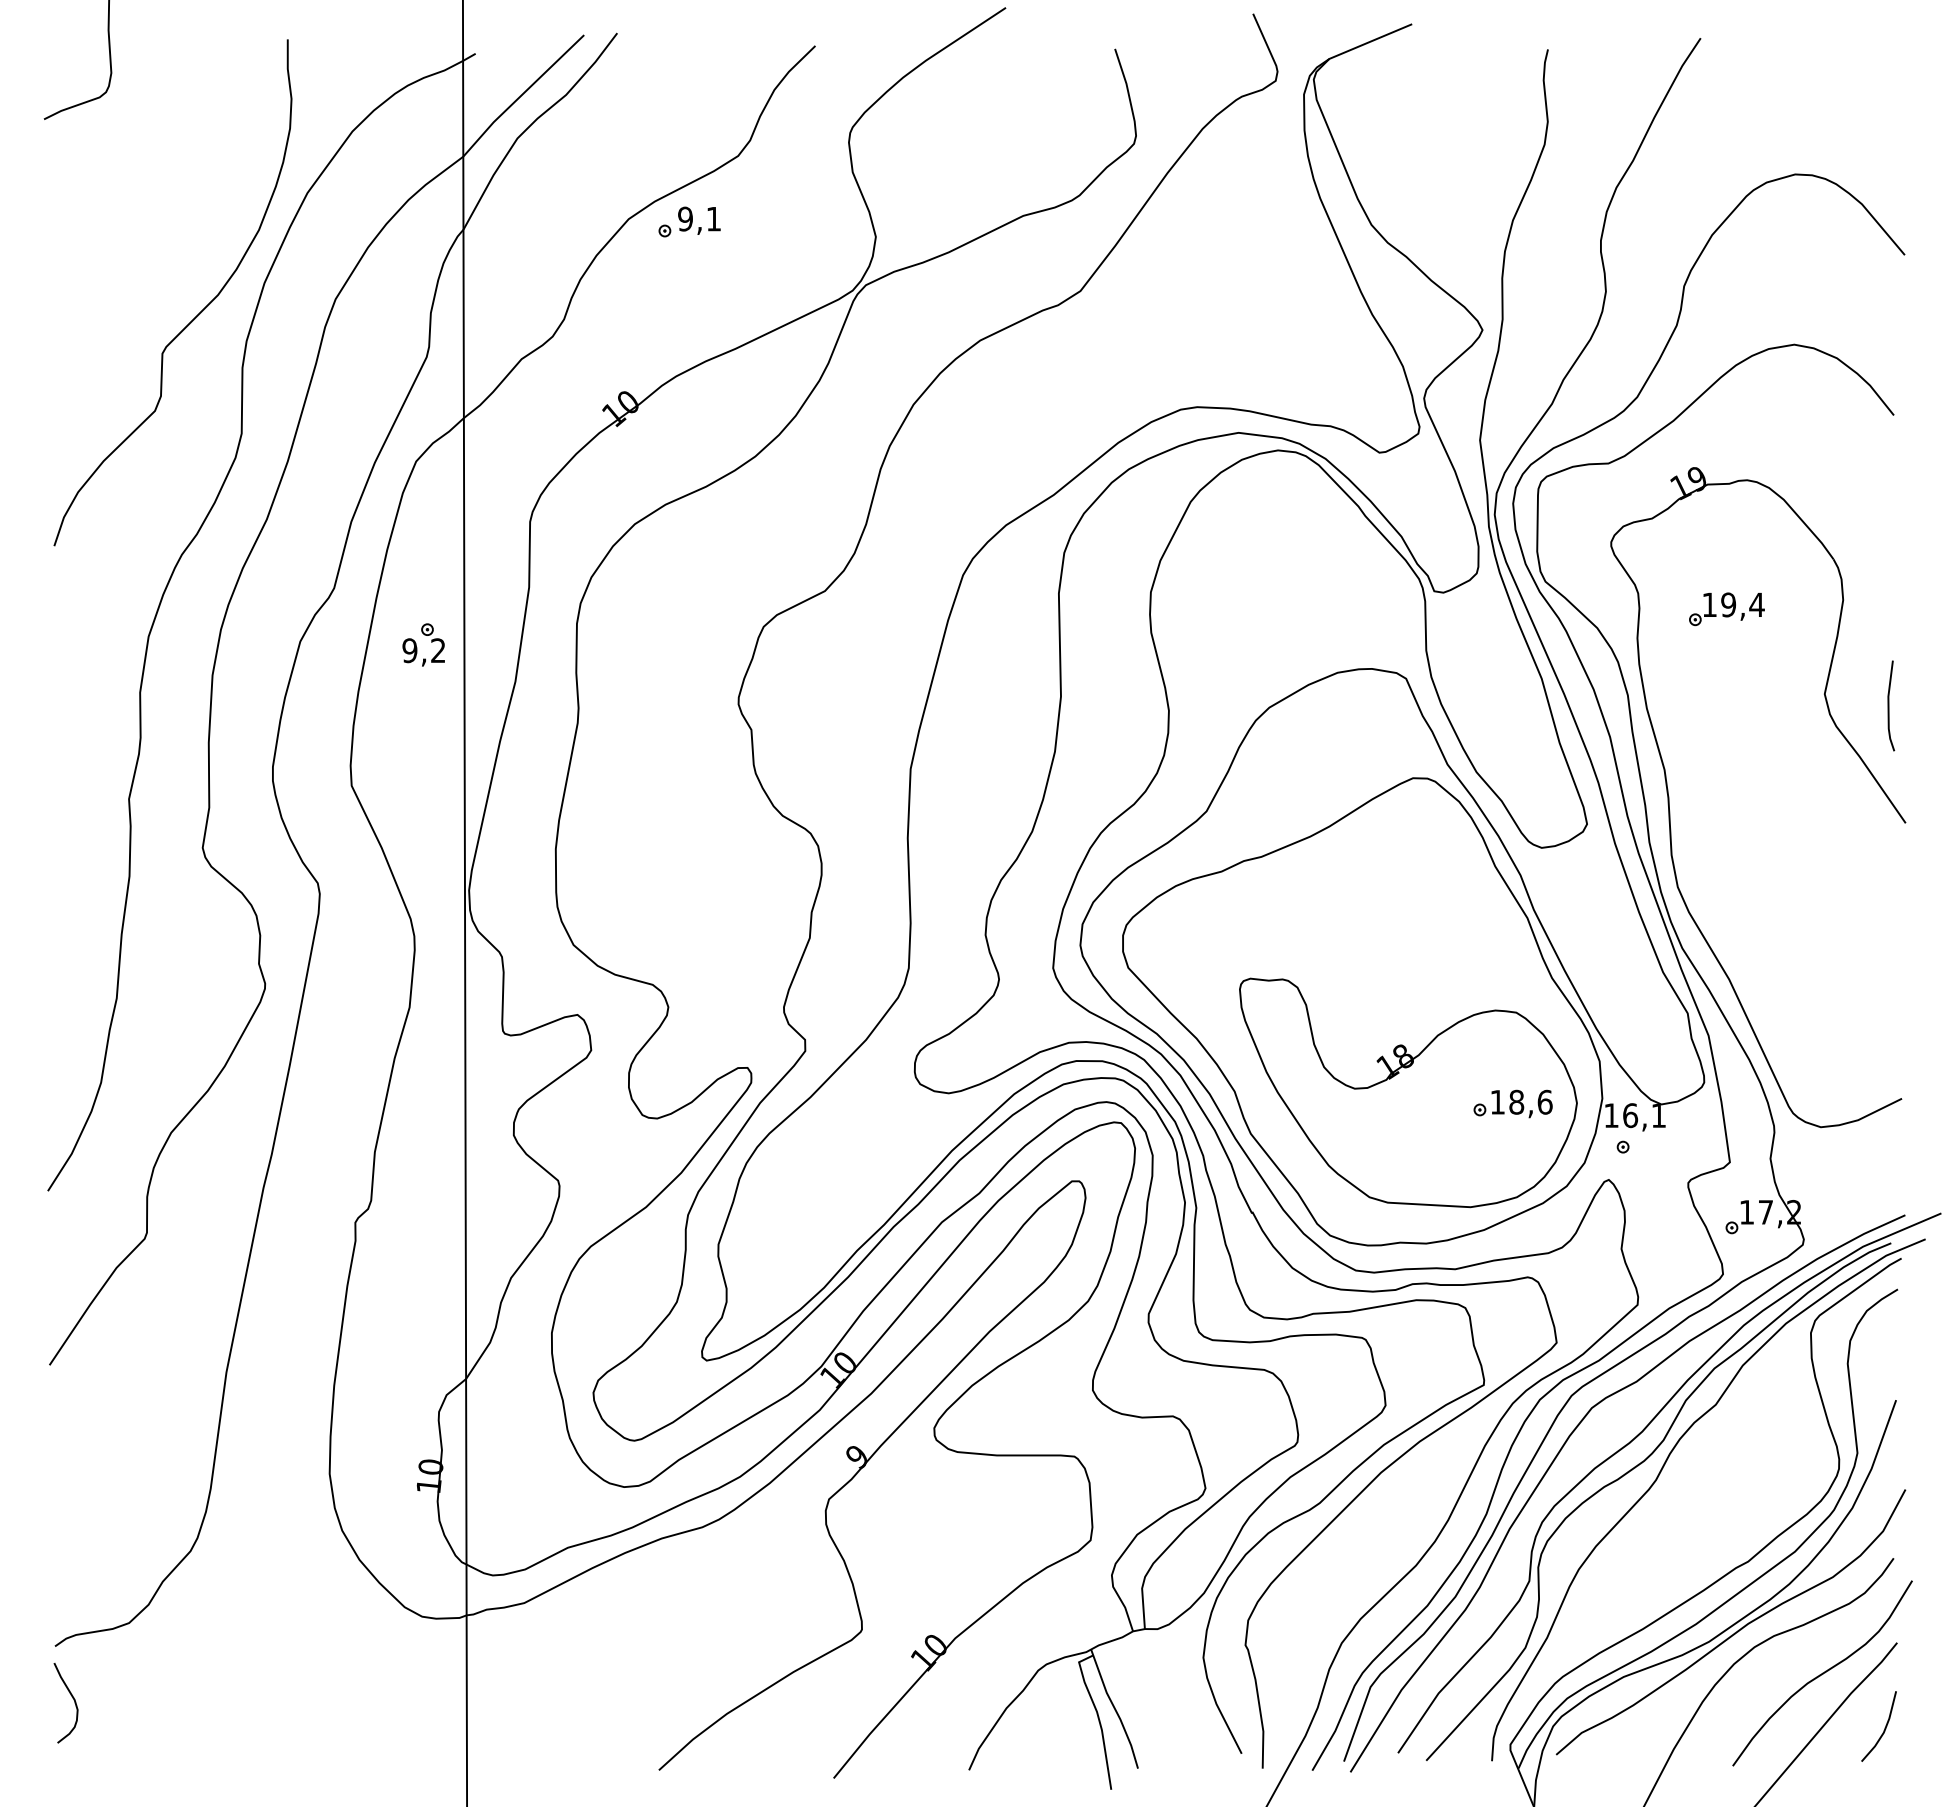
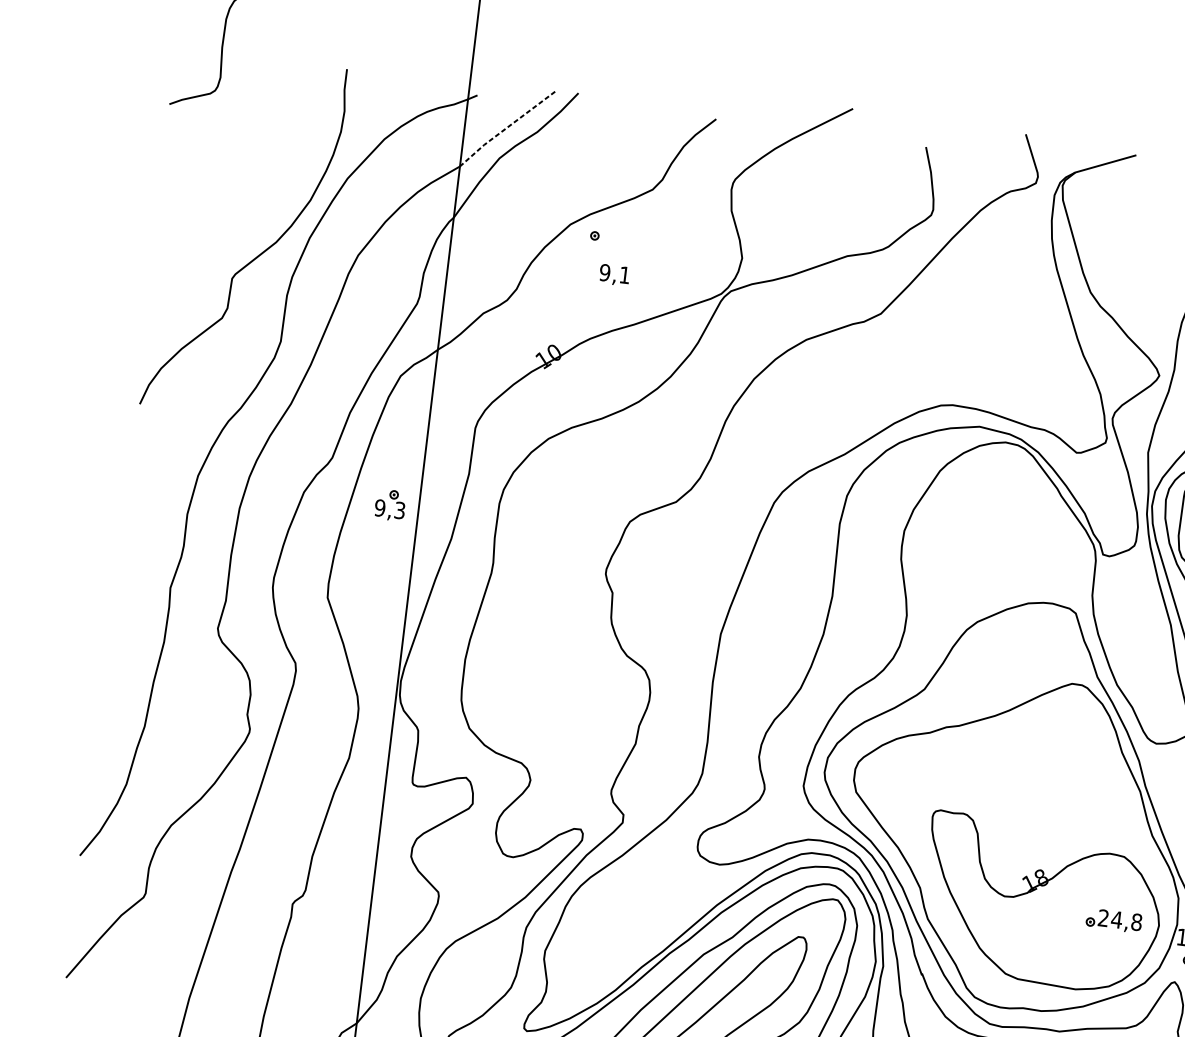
line: (521, 95) -> (506, 128), solid -> dashed
text: (699, 220) -> (614, 274), moved
text: (438, 650) -> (400, 510), 9,2 -> 9,3
text: (1521, 1101) -> (1120, 919), 18,6 -> 24,8

